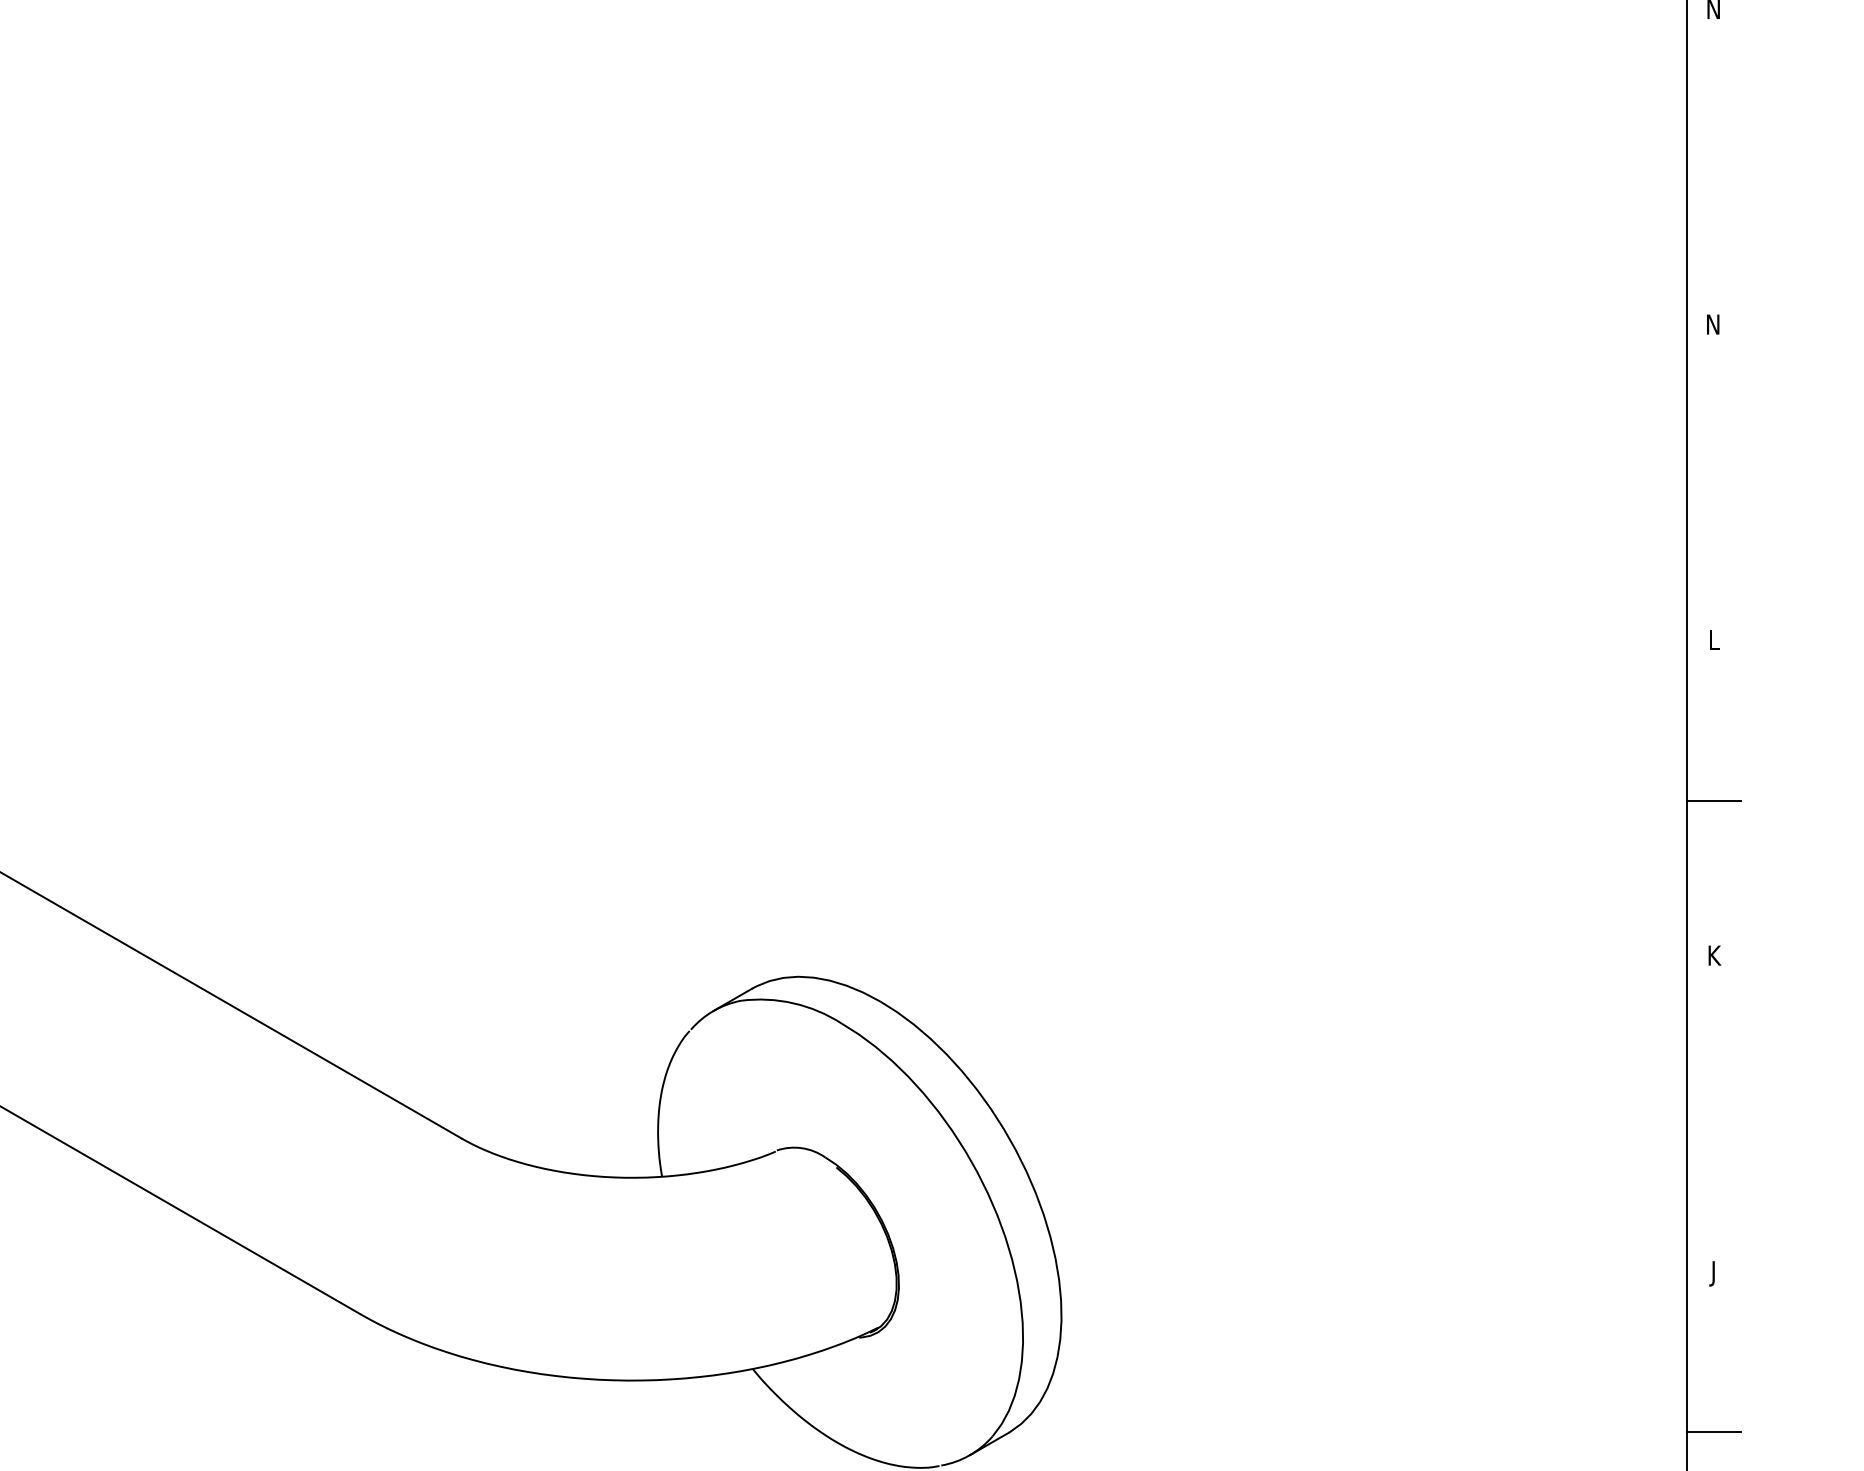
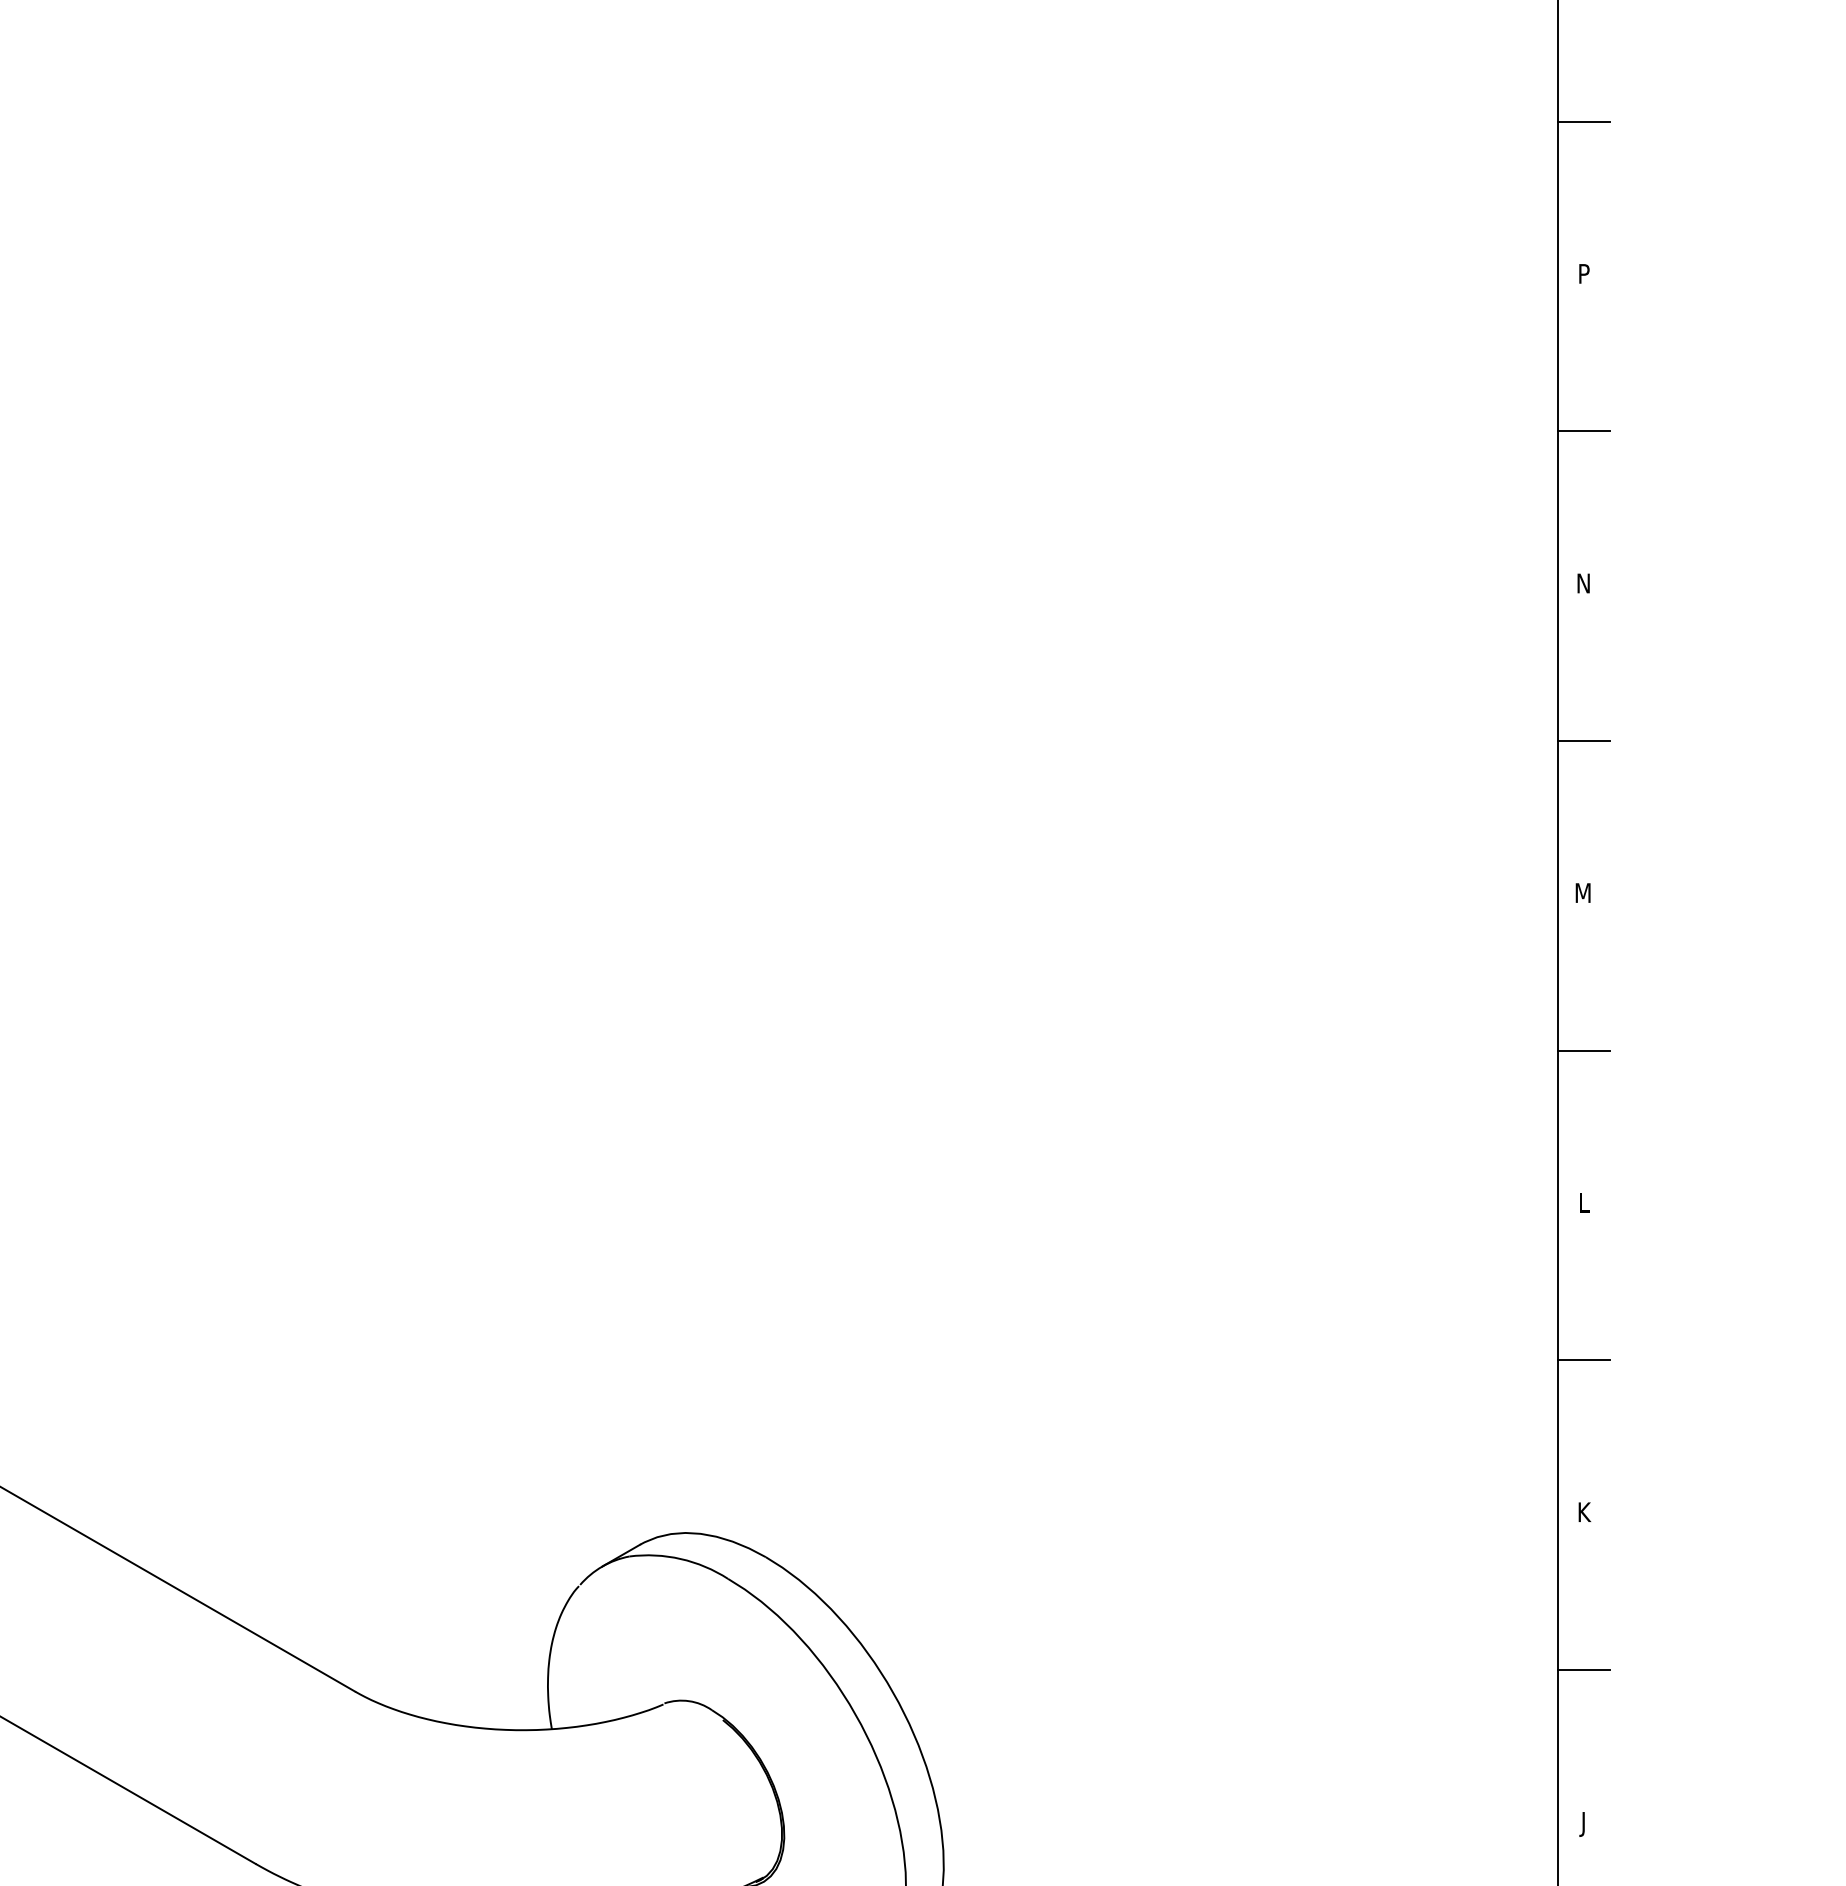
line: (1713, 170) -> (1583, 741), added
text: (1712, 324) -> (1582, 892), N -> M
line: (1713, 485) -> (1583, 1050), added
line: (1713, 1115) -> (1583, 1669), added

